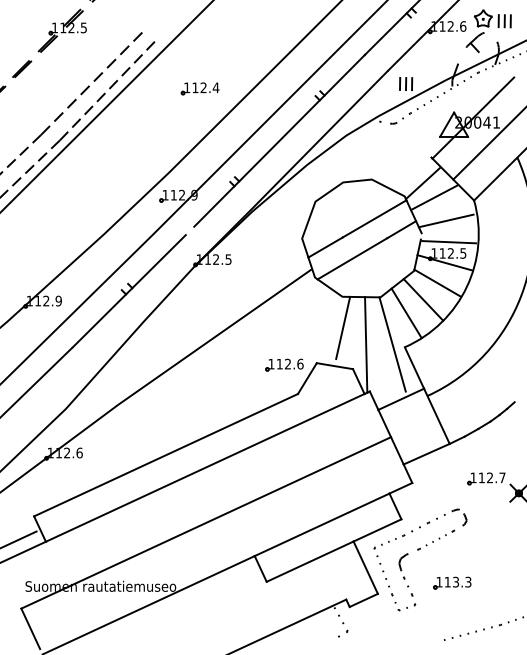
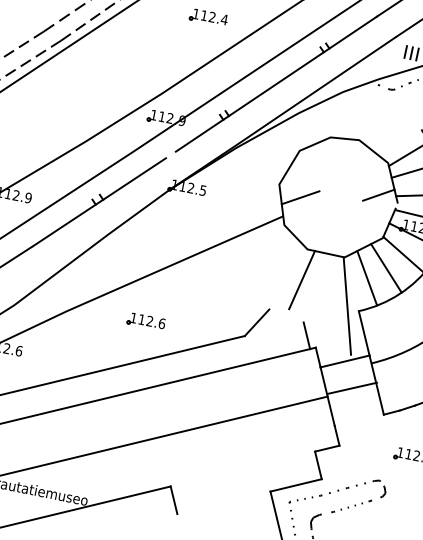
line: (374, 218) -> (354, 178), removed
line: (352, 258) -> (324, 213), removed
line: (366, 344) -> (321, 300), removed
part: (284, 364) -> (146, 320), moved
line: (334, 366) -> (286, 316), removed
line: (426, 453) -> (352, 387), moved
line: (321, 524) -> (242, 468), removed
line: (309, 561) -> (223, 502), removed

